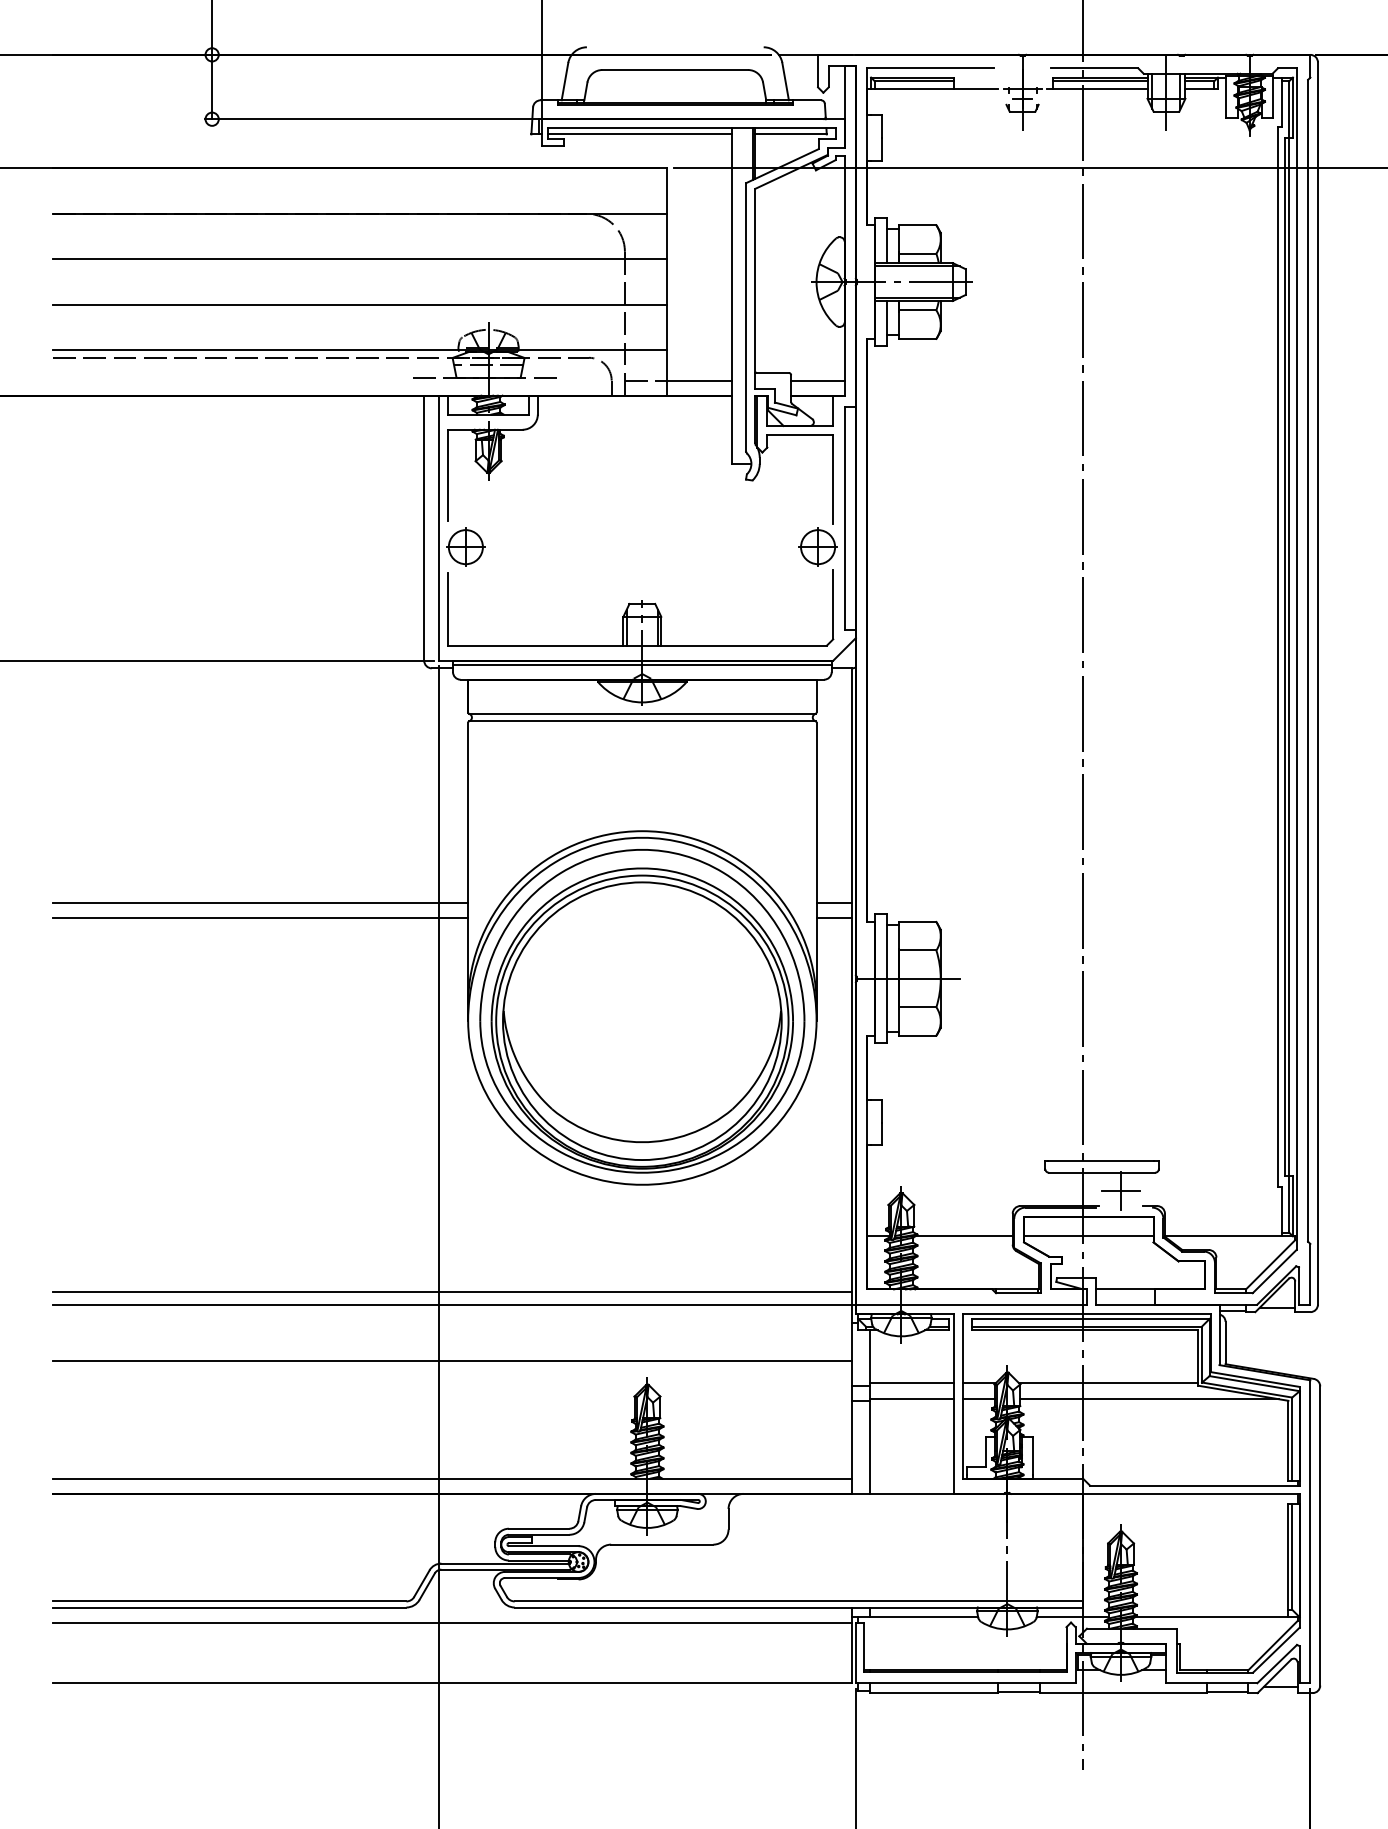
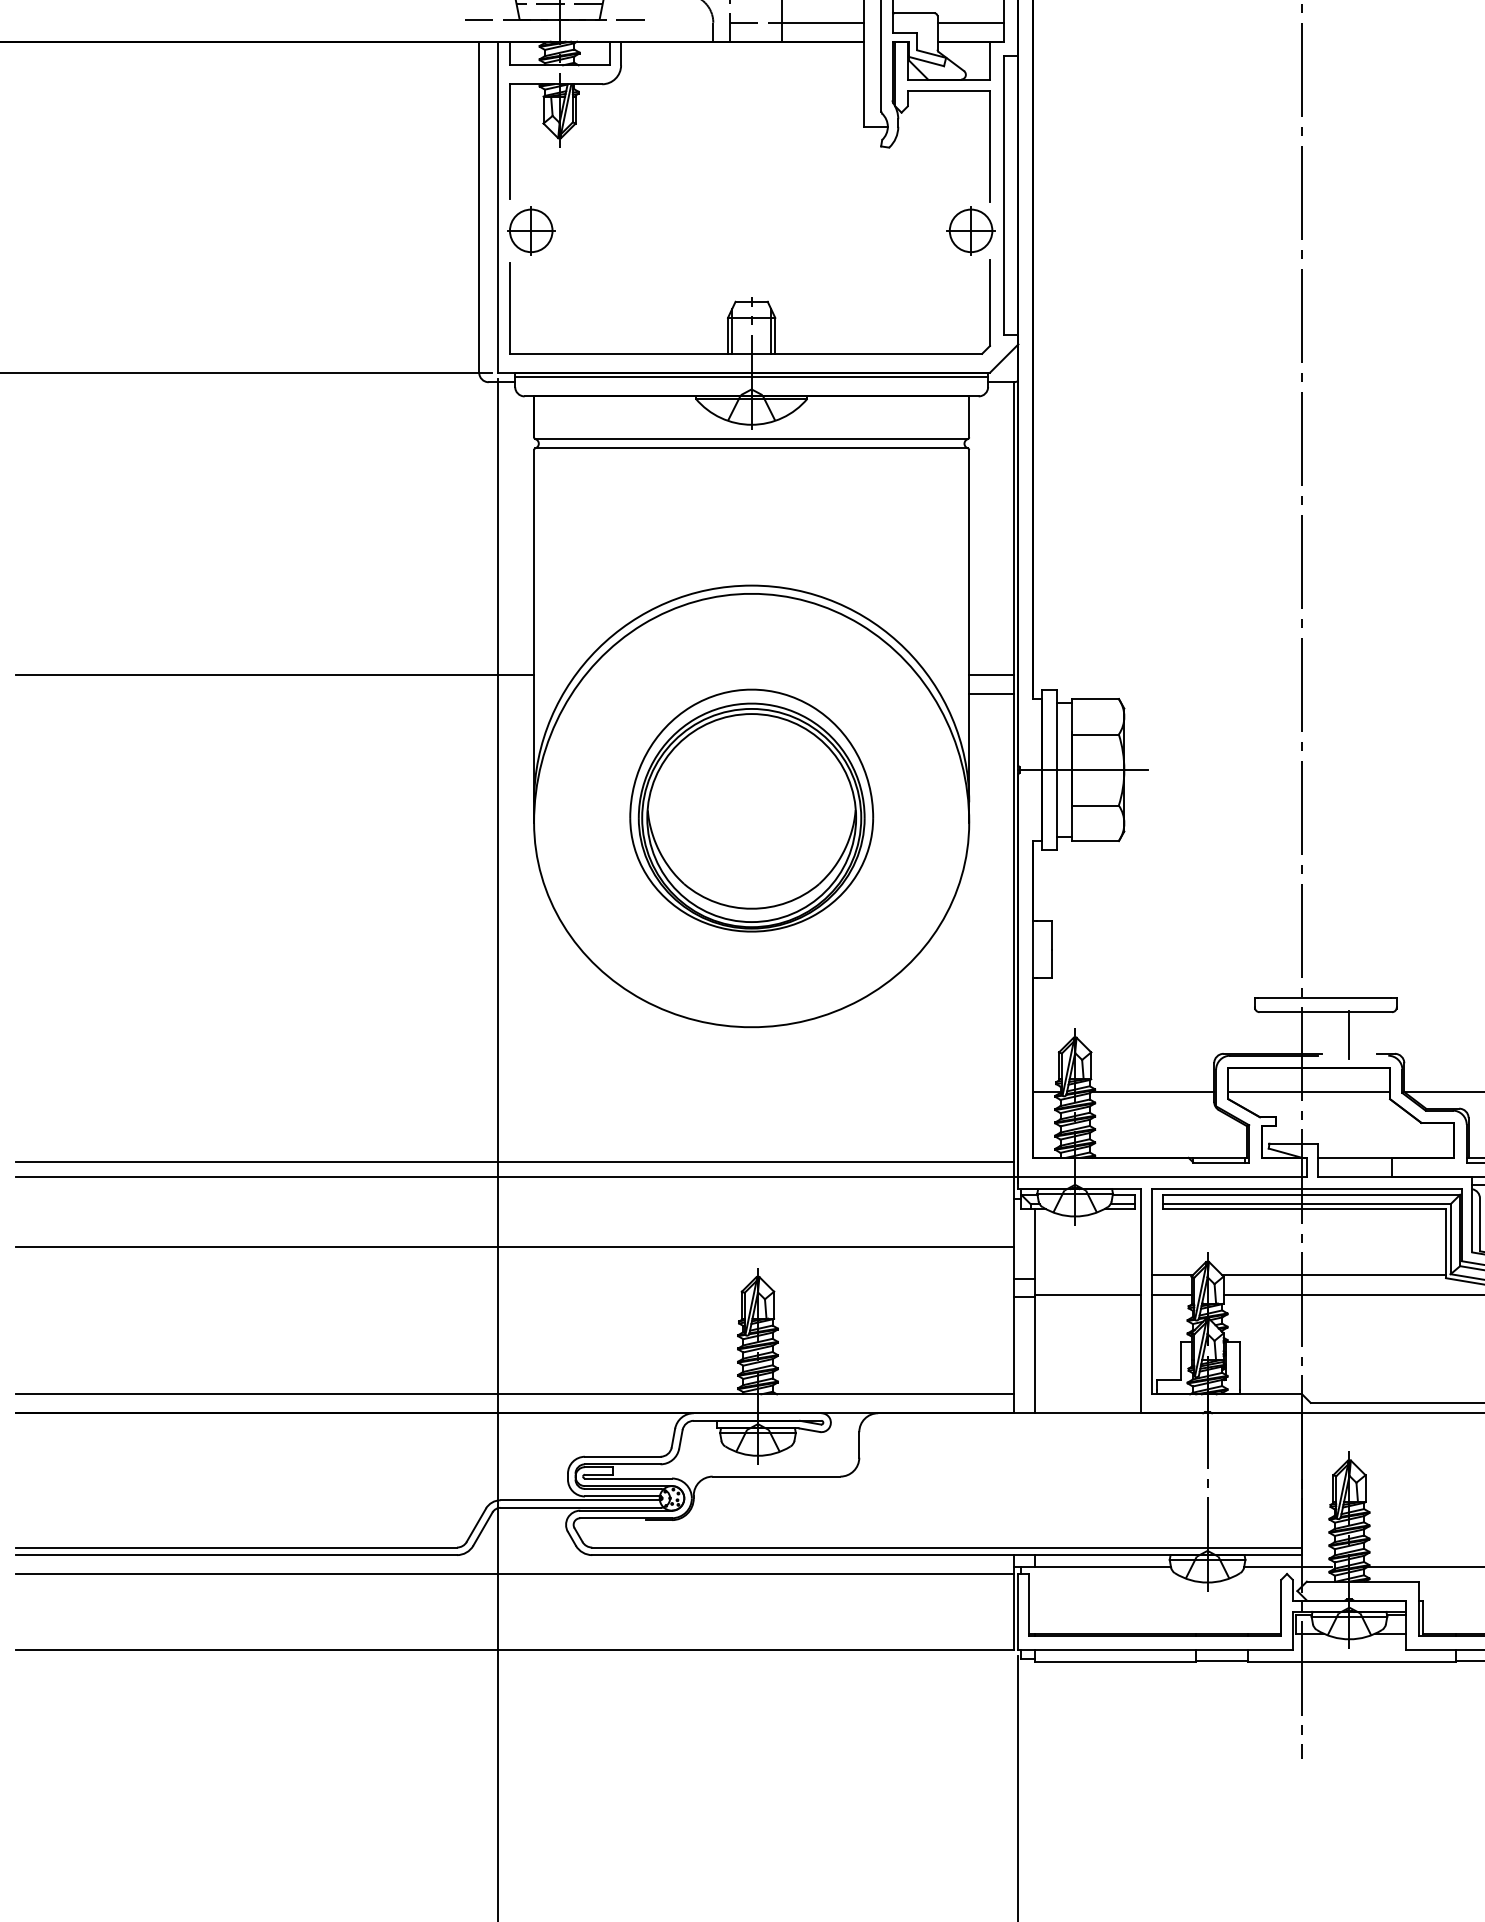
line: (260, 918) -> (274, 694), removed
part: (642, 1011) -> (751, 810), size x0.6
line: (1120, 1190) -> (1348, 1034), removed
line: (911, 1383) -> (1087, 1275), removed

